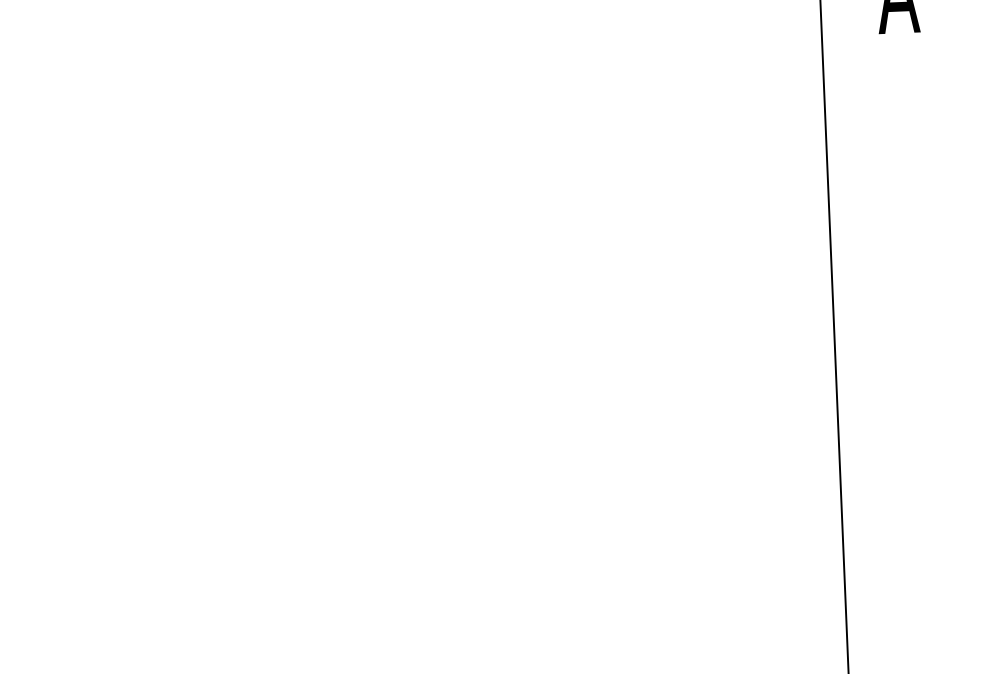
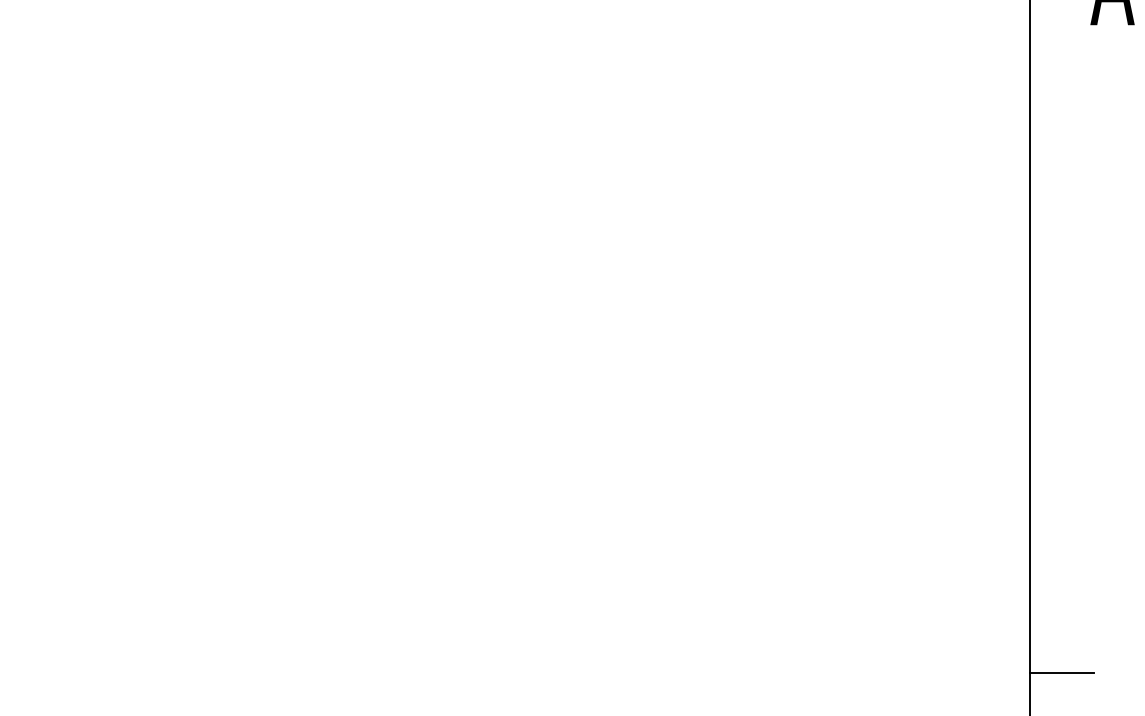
line: (877, 648) -> (1061, 672), added

